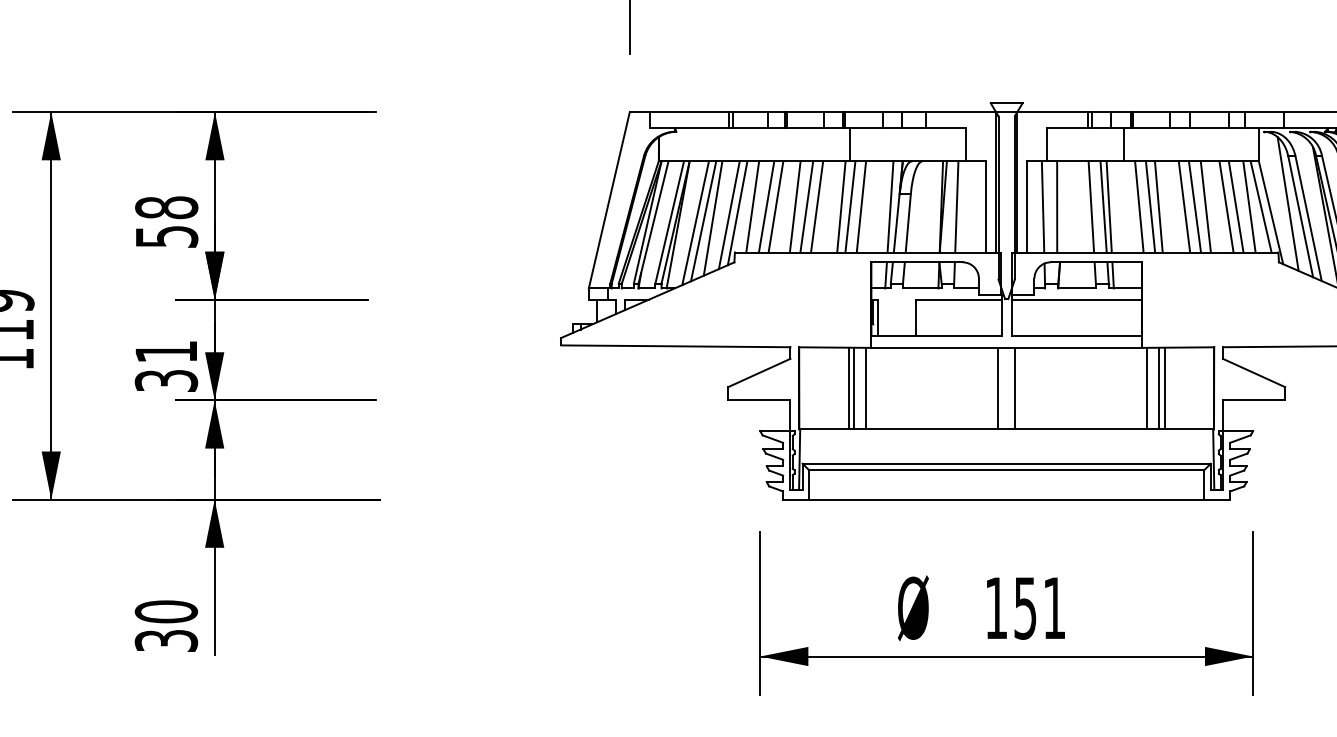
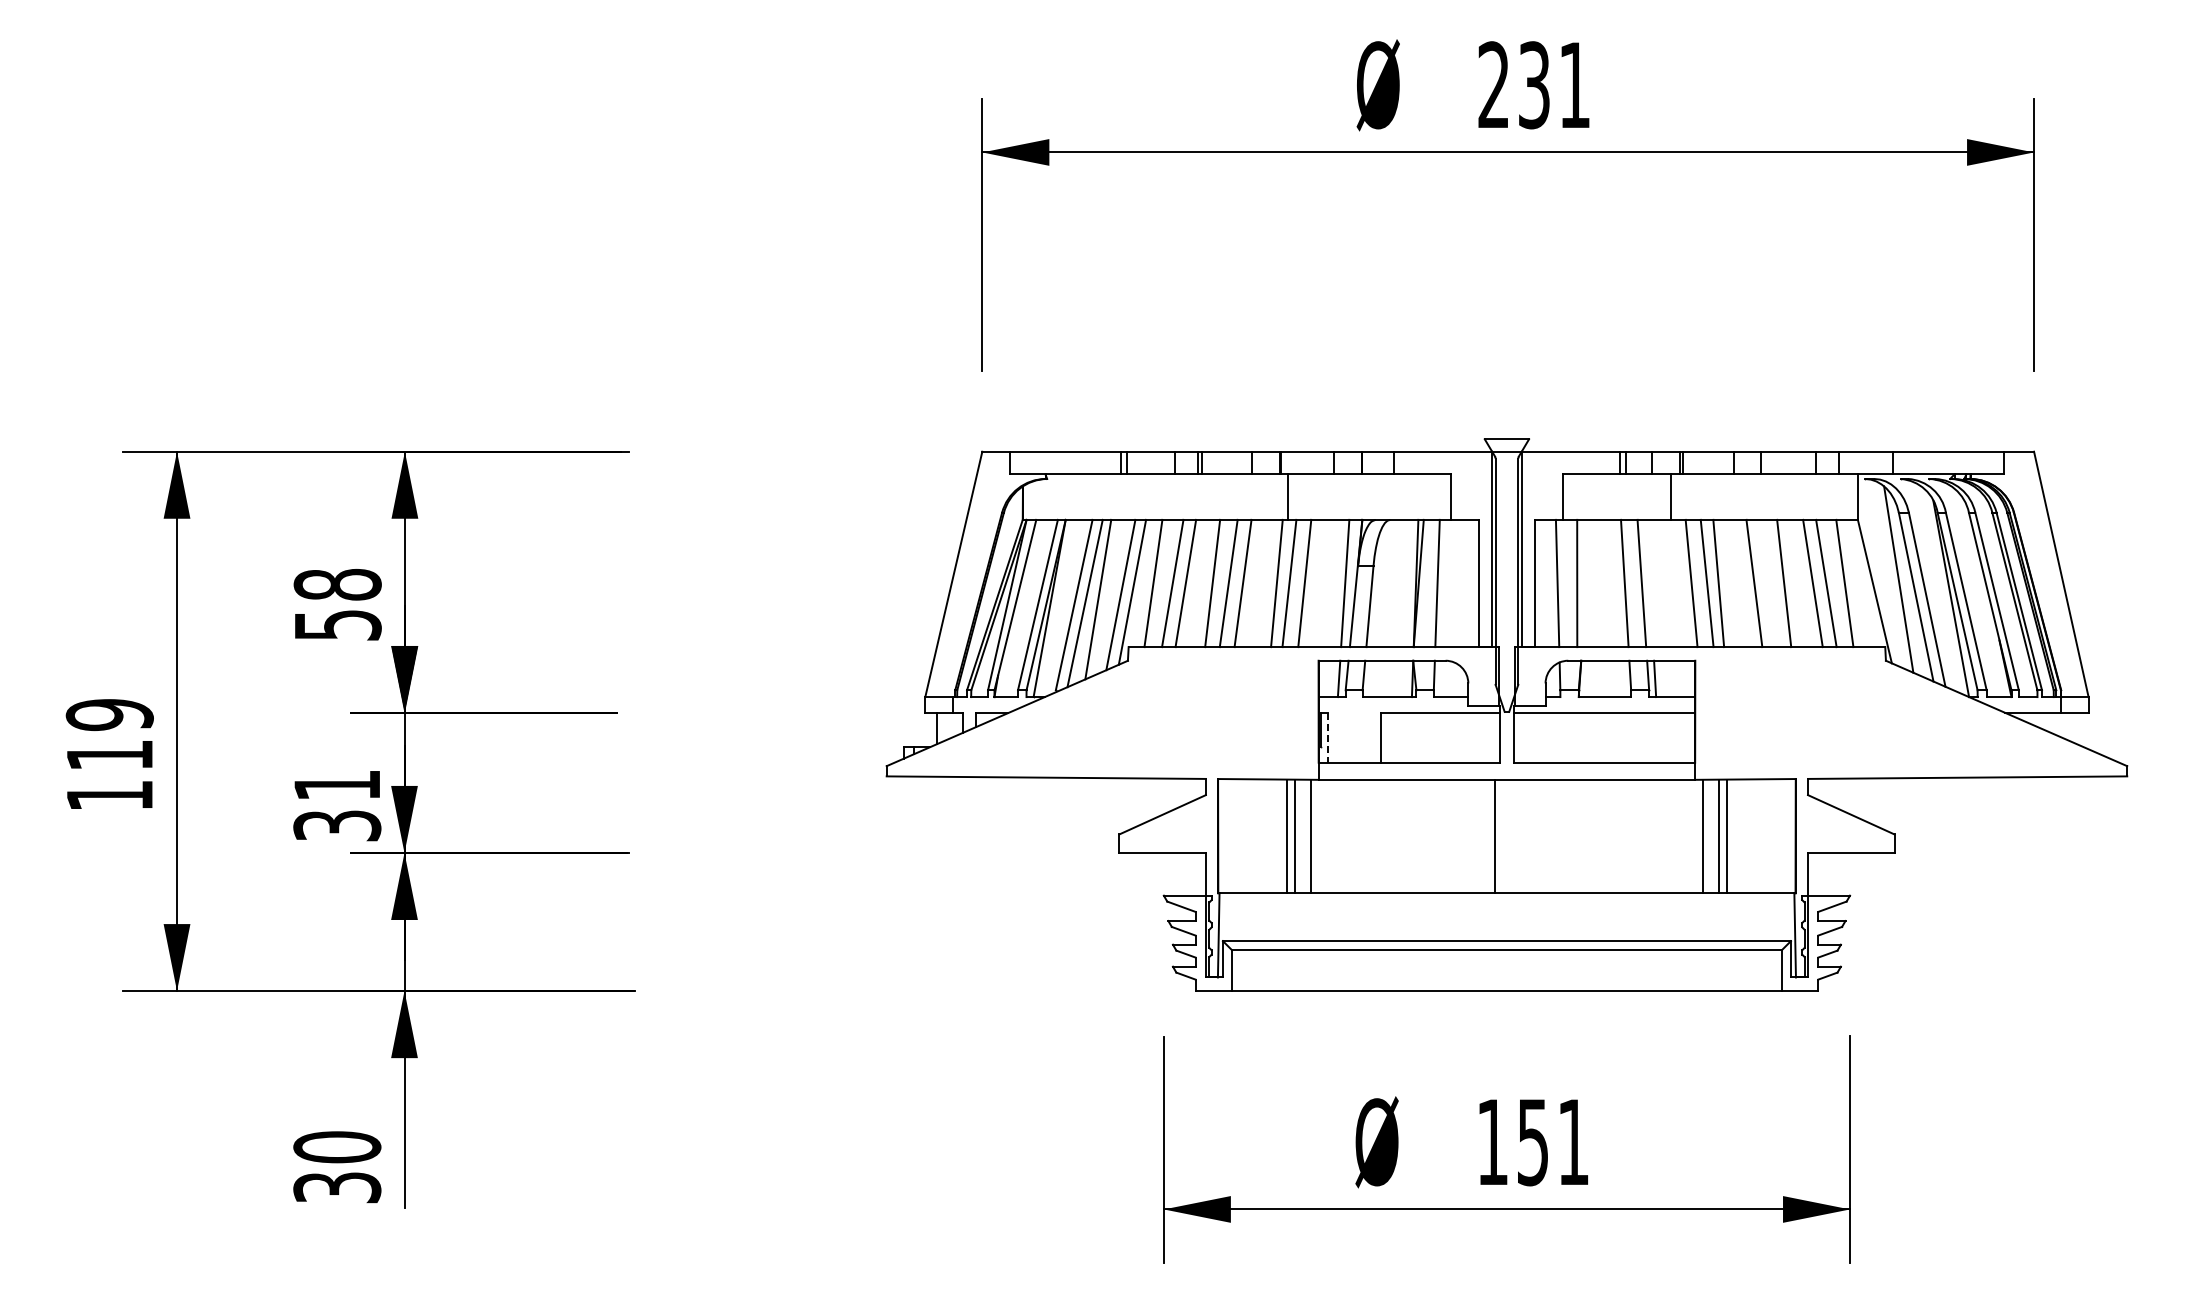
line: (1109, 206) -> (1649, 583), removed
line: (1194, 206) -> (1768, 583), removed
line: (1260, 206) -> (1860, 583), removed
line: (878, 317) -> (1328, 737), solid -> dashed
line: (1014, 388) -> (1518, 836), removed

